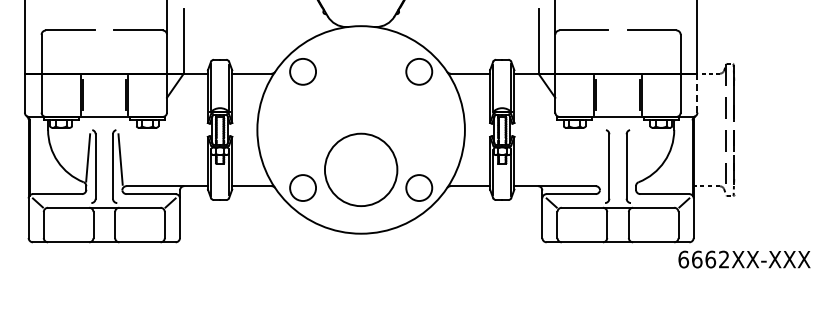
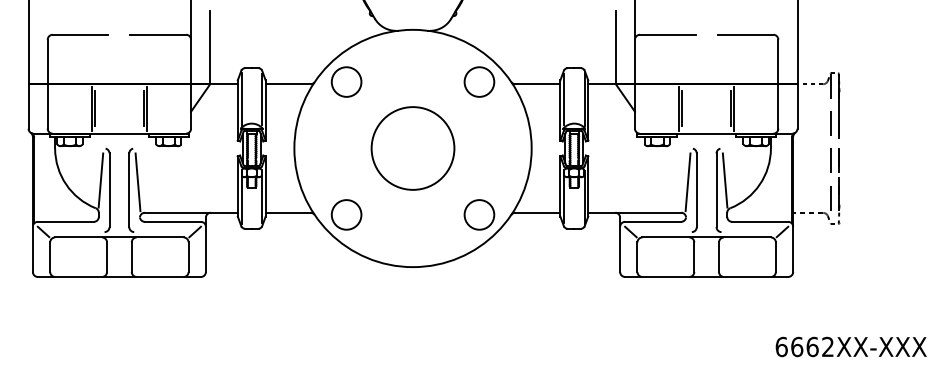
line: (697, 92) -> (797, 105), dashed -> solid
line: (634, 157) -> (725, 179), added
line: (601, 159) -> (687, 182), added
circle: (361, 169) -> (413, 147), moved
text: (744, 259) -> (851, 346), moved

